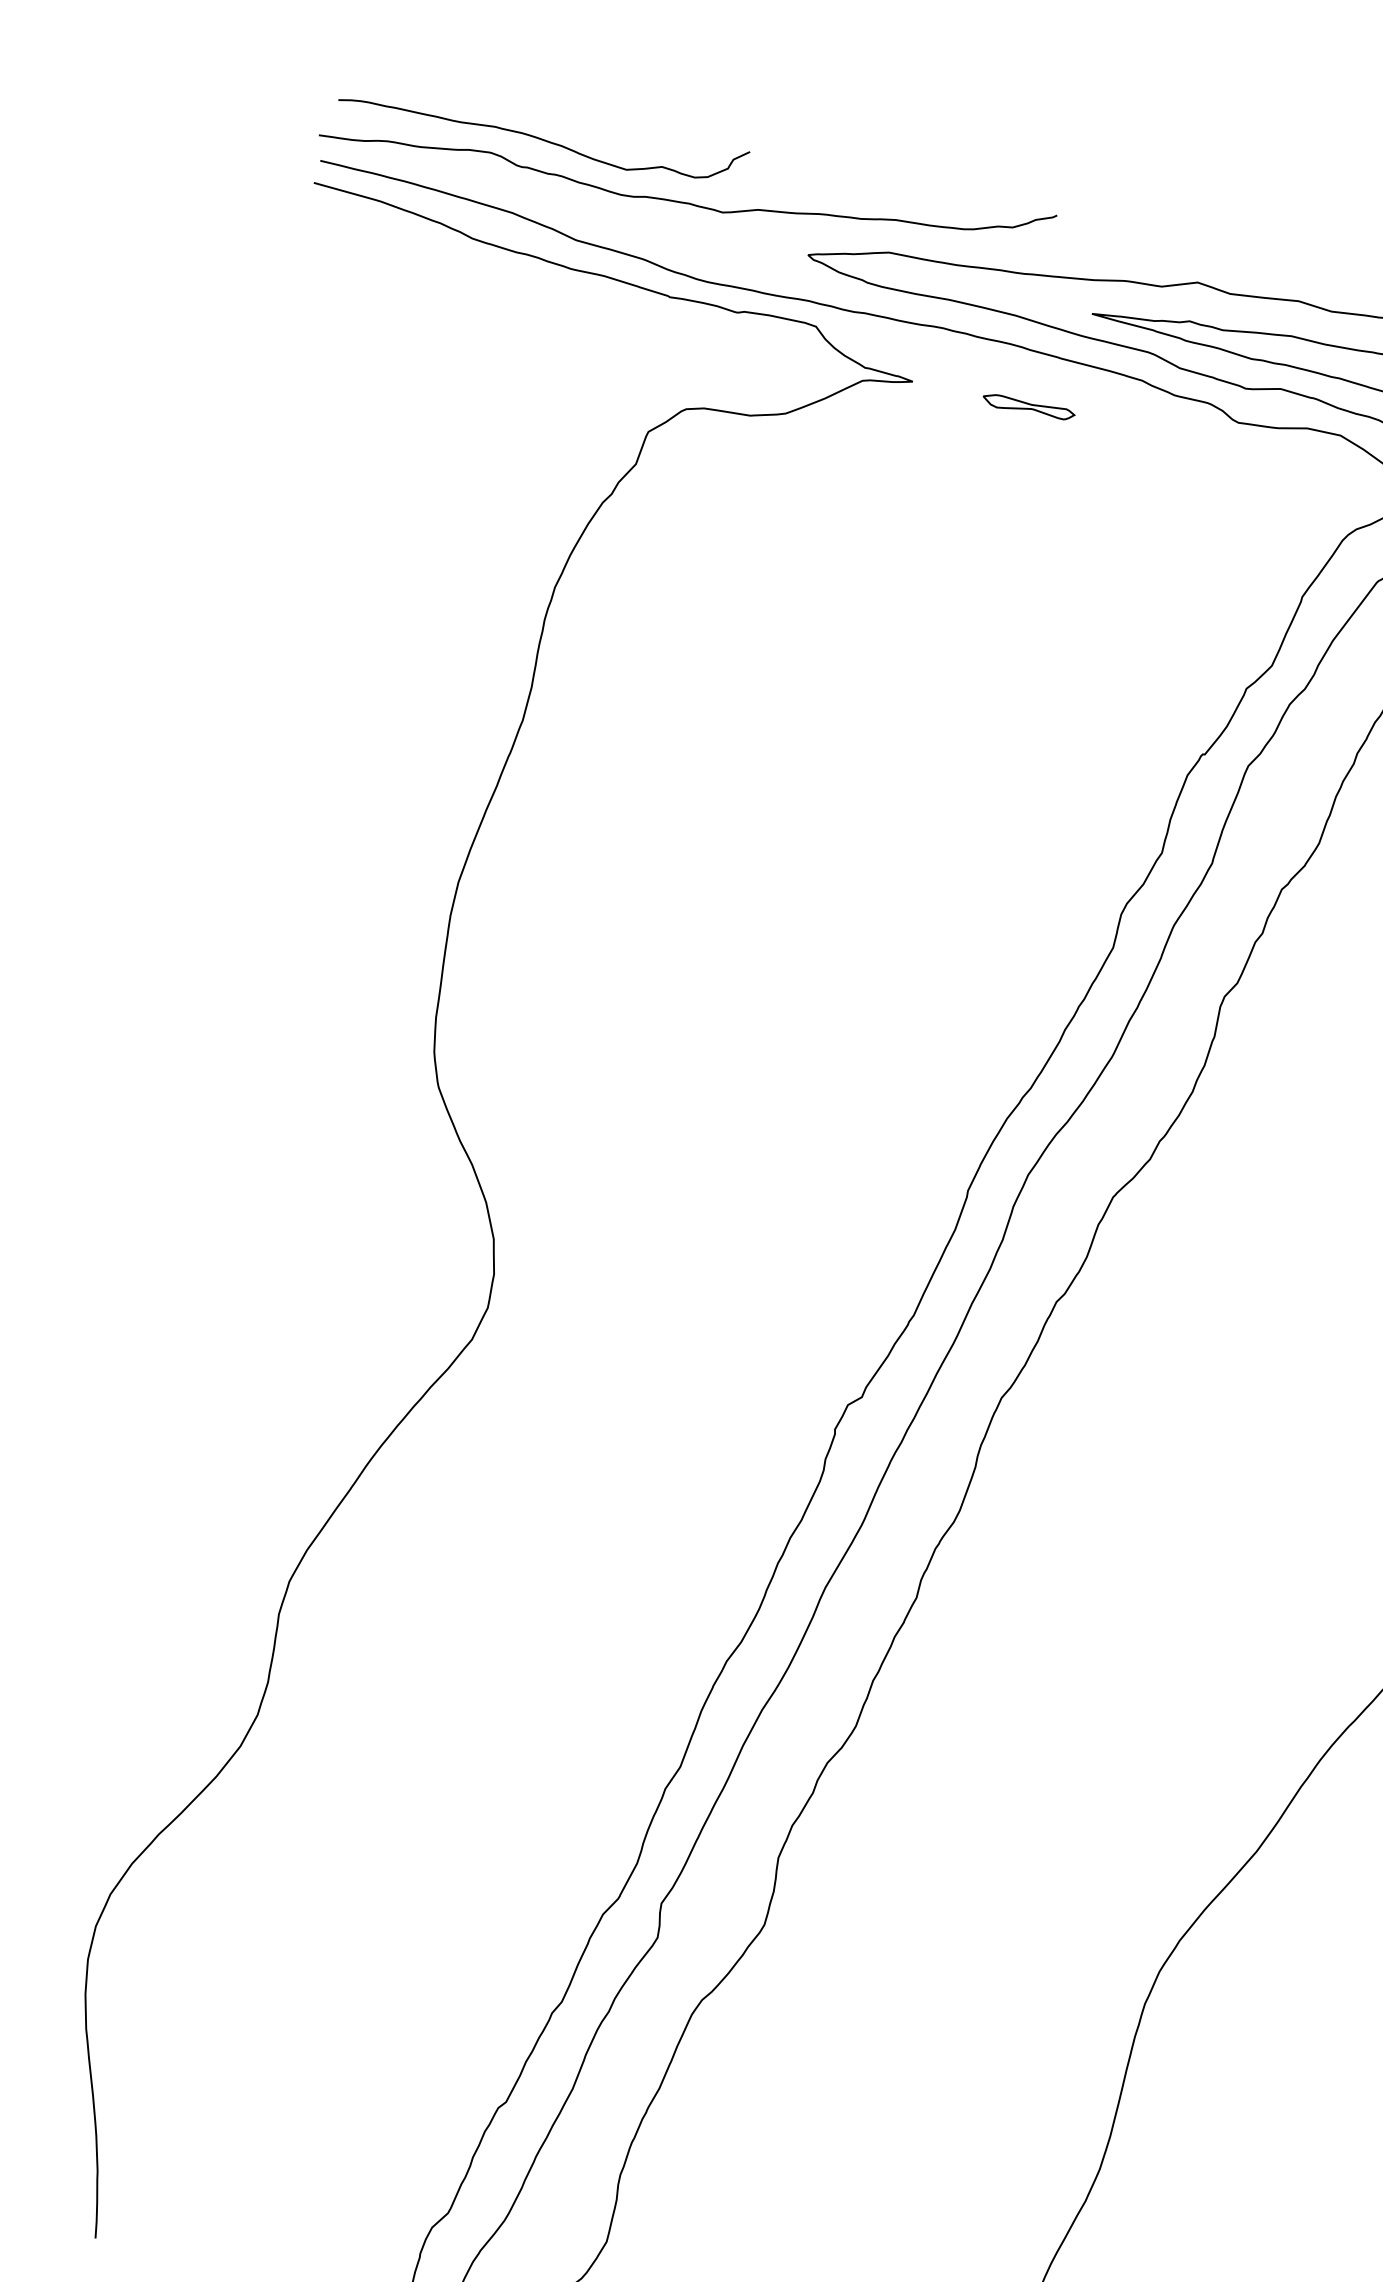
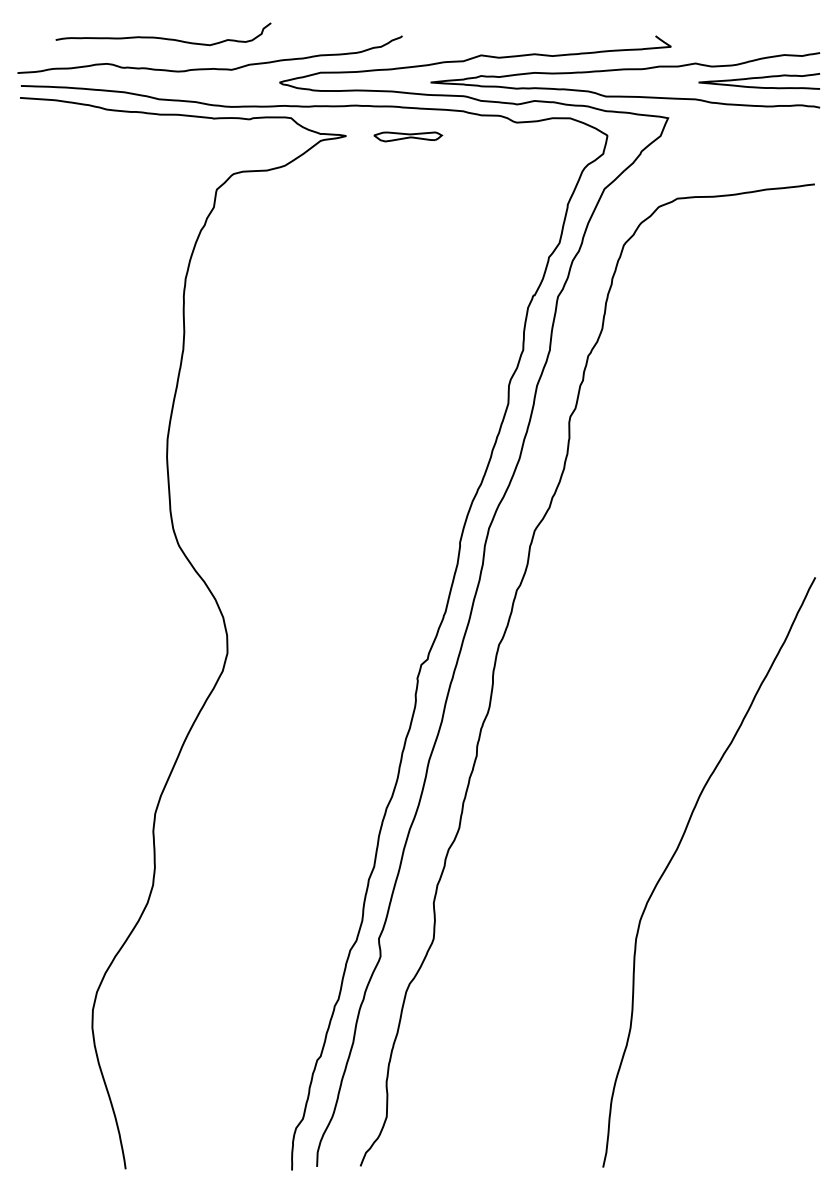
curve: (542, 137) -> (163, 37), moved
part: (1028, 408) -> (408, 137), size x1.4

